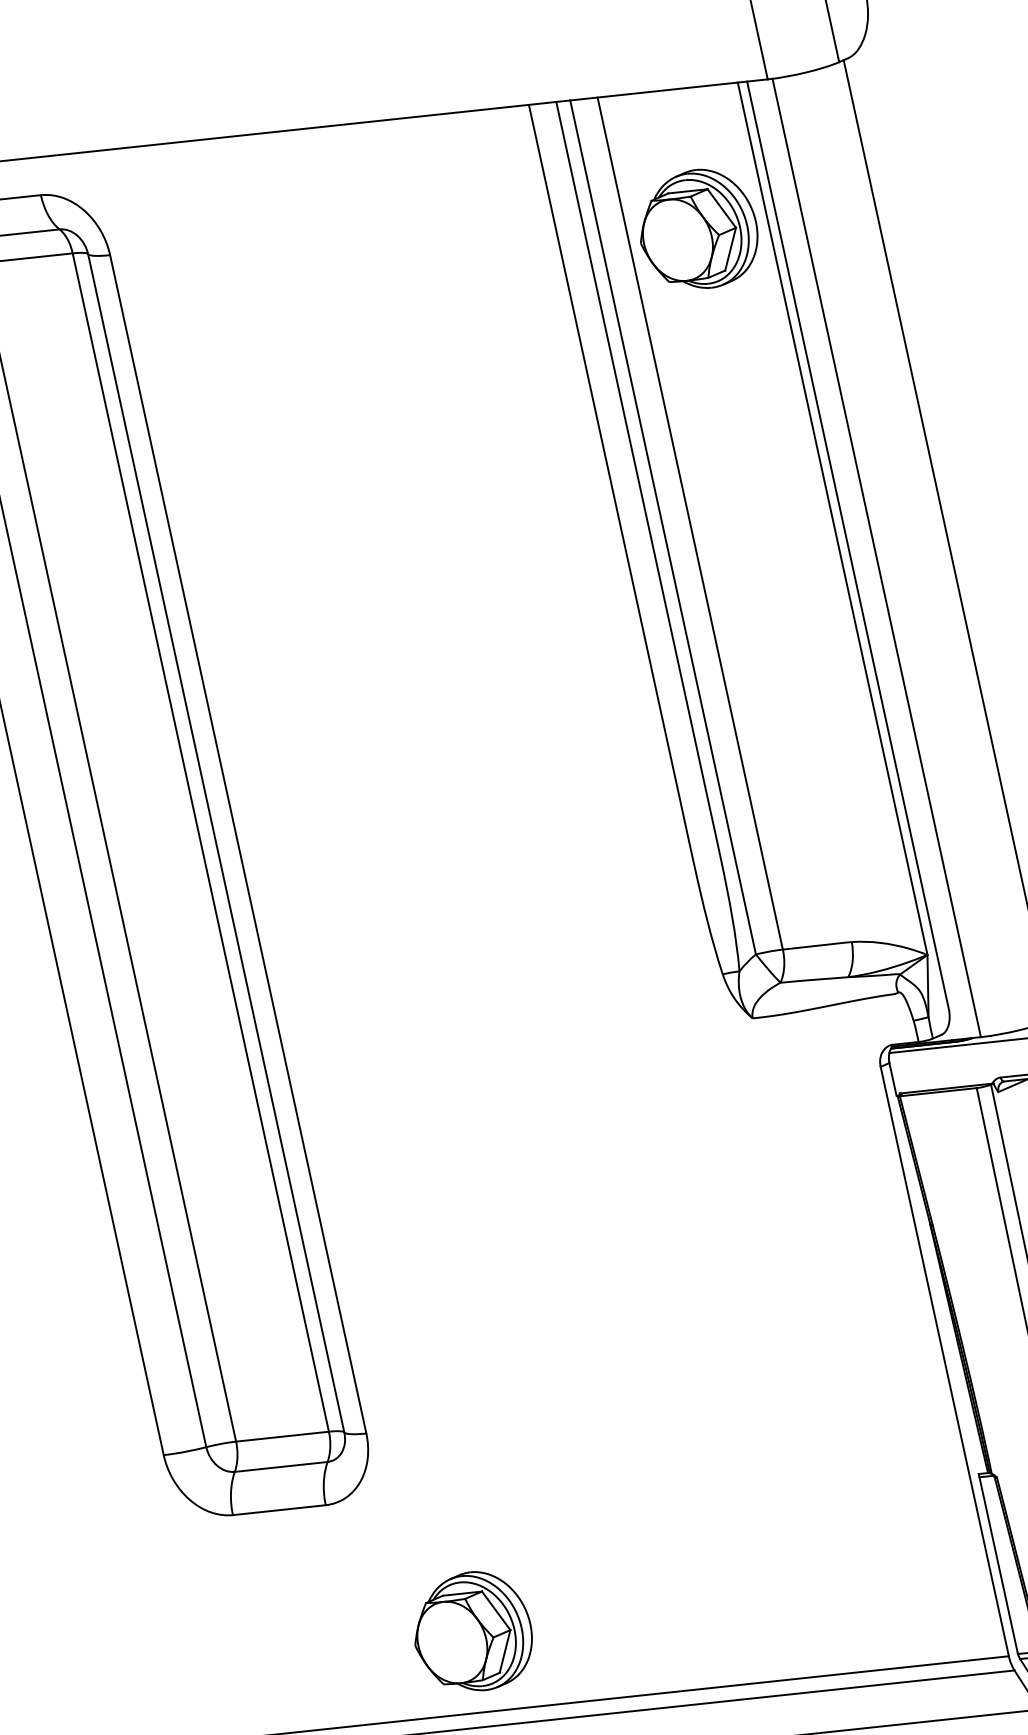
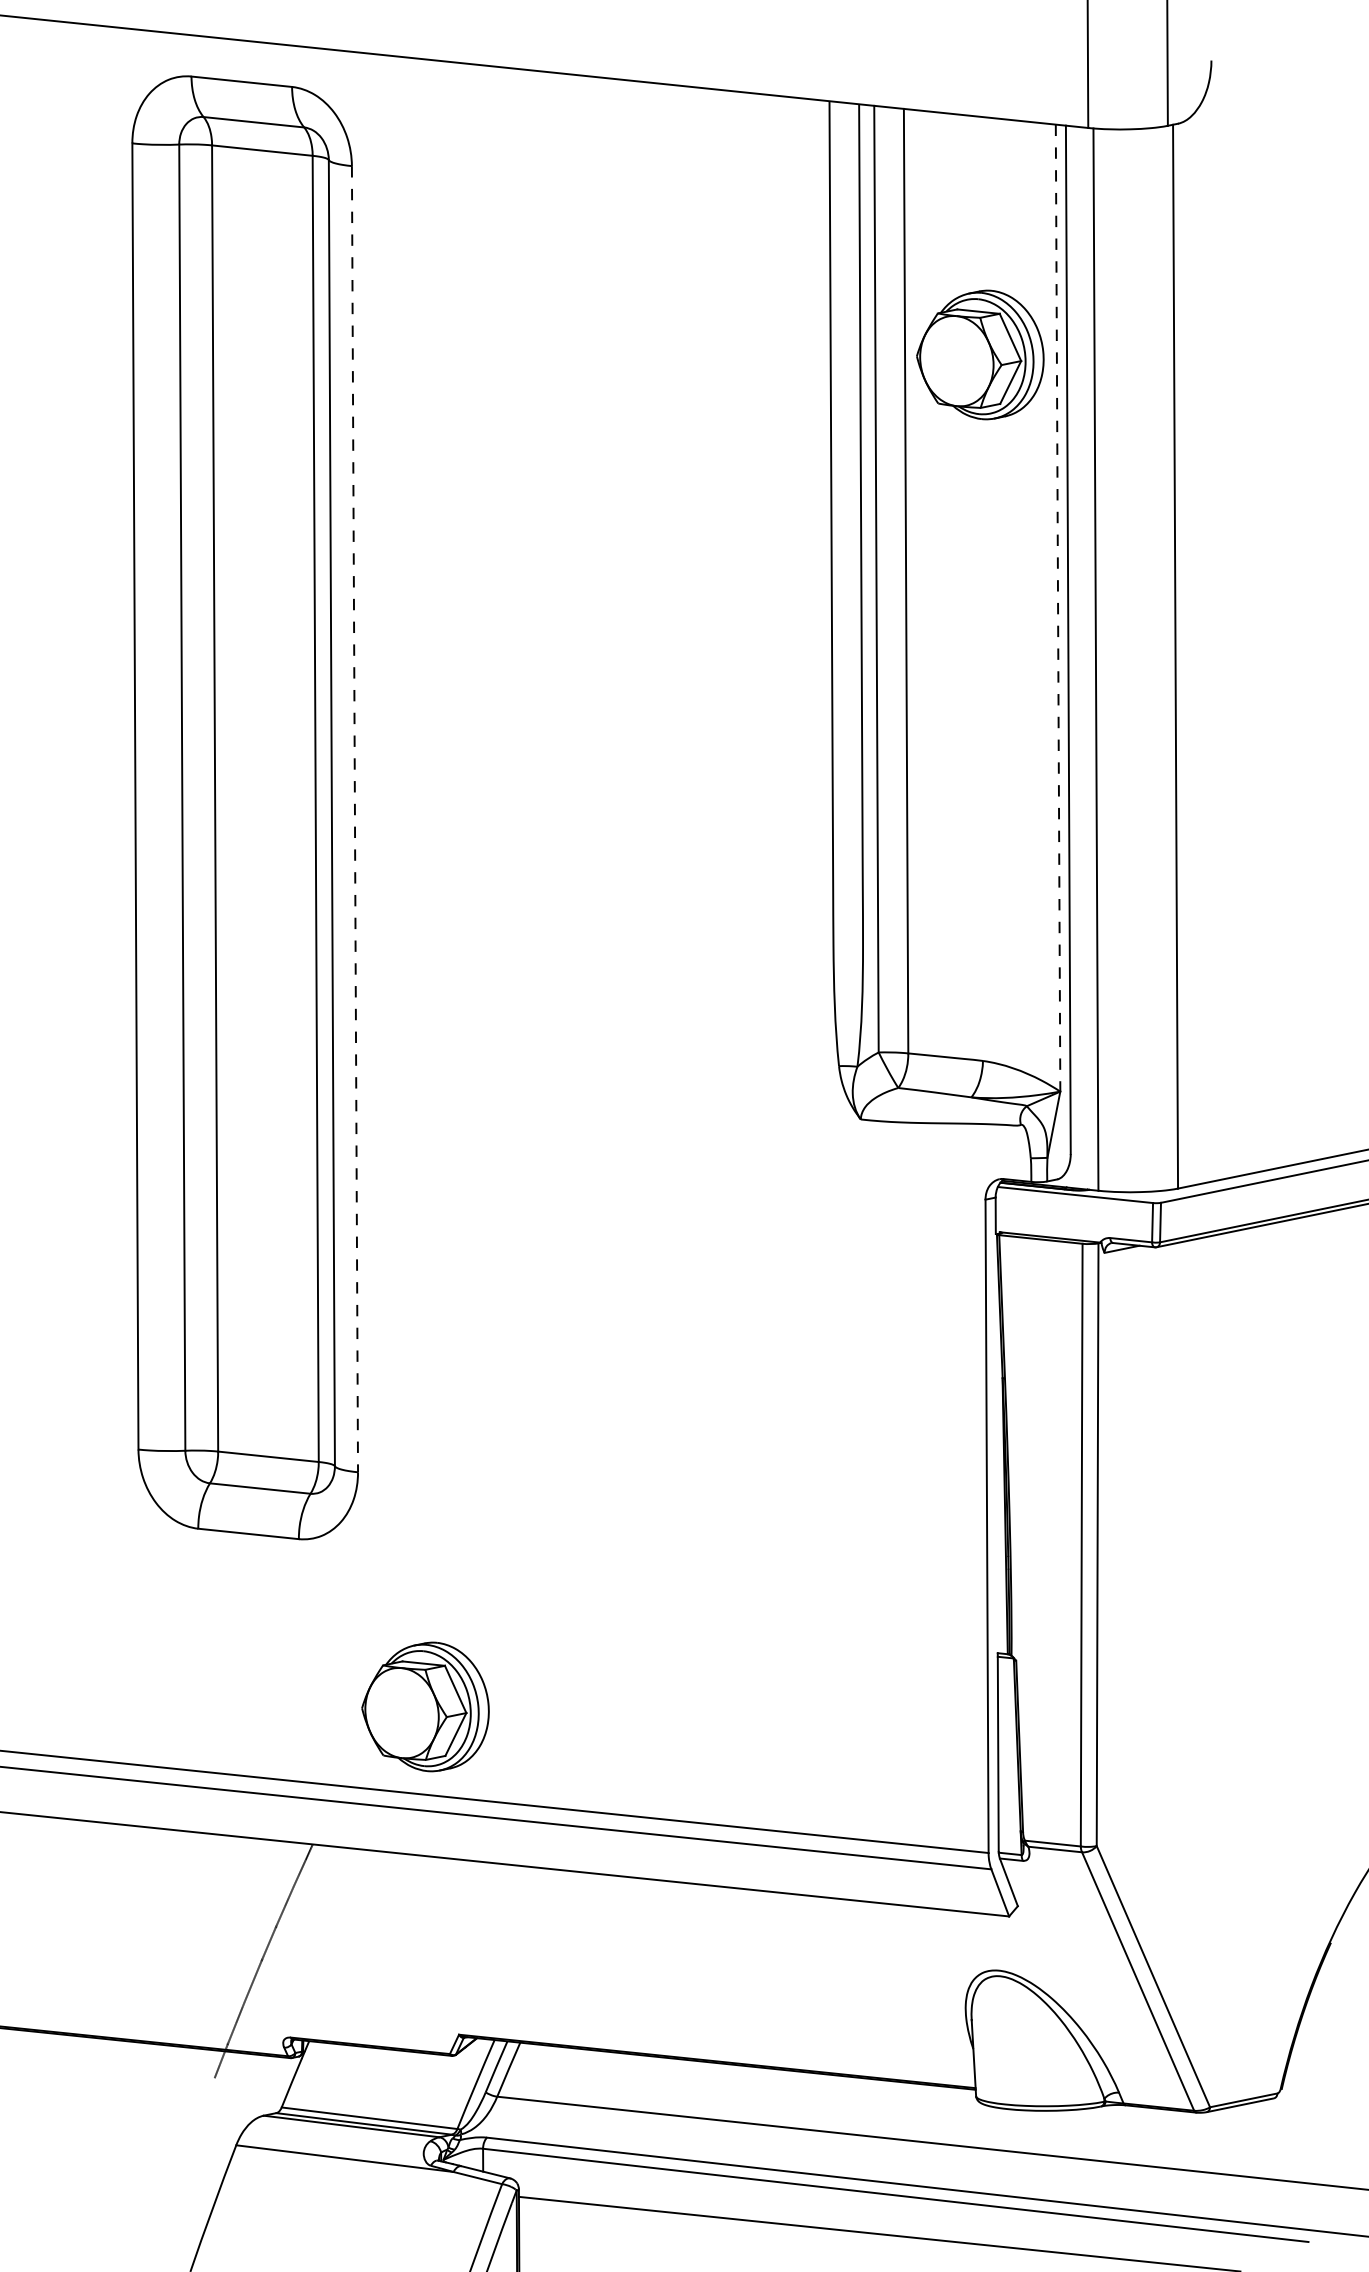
part: (697, 229) -> (980, 354), moved
line: (833, 519) -> (1058, 608), solid -> dashed
line: (237, 844) -> (354, 819), solid -> dashed

